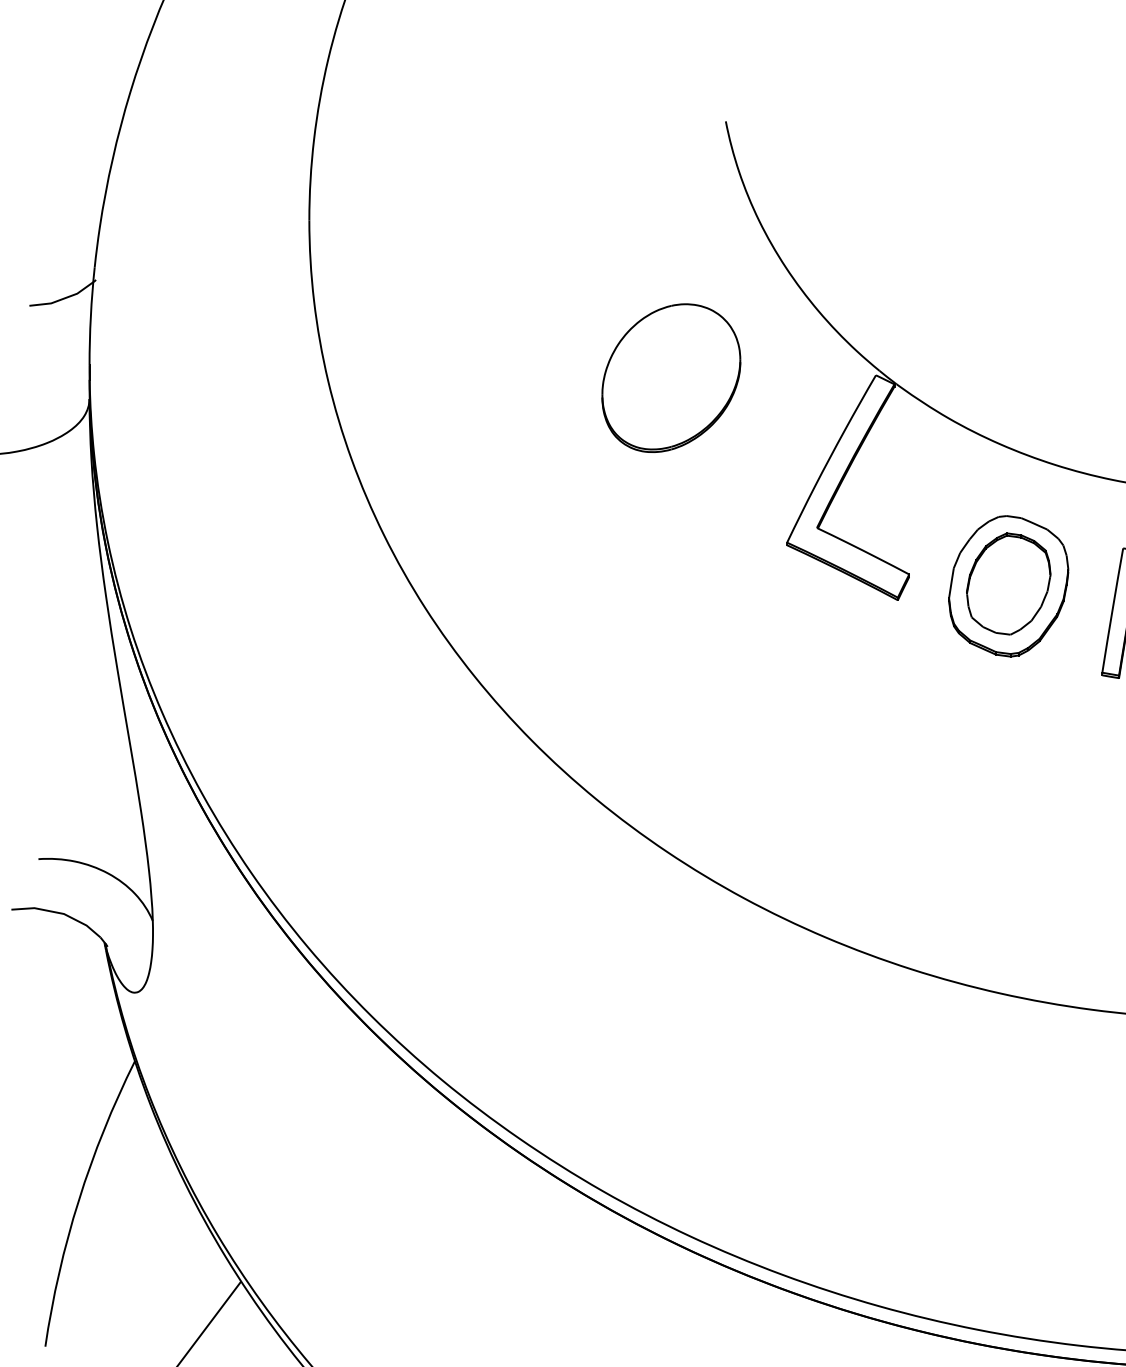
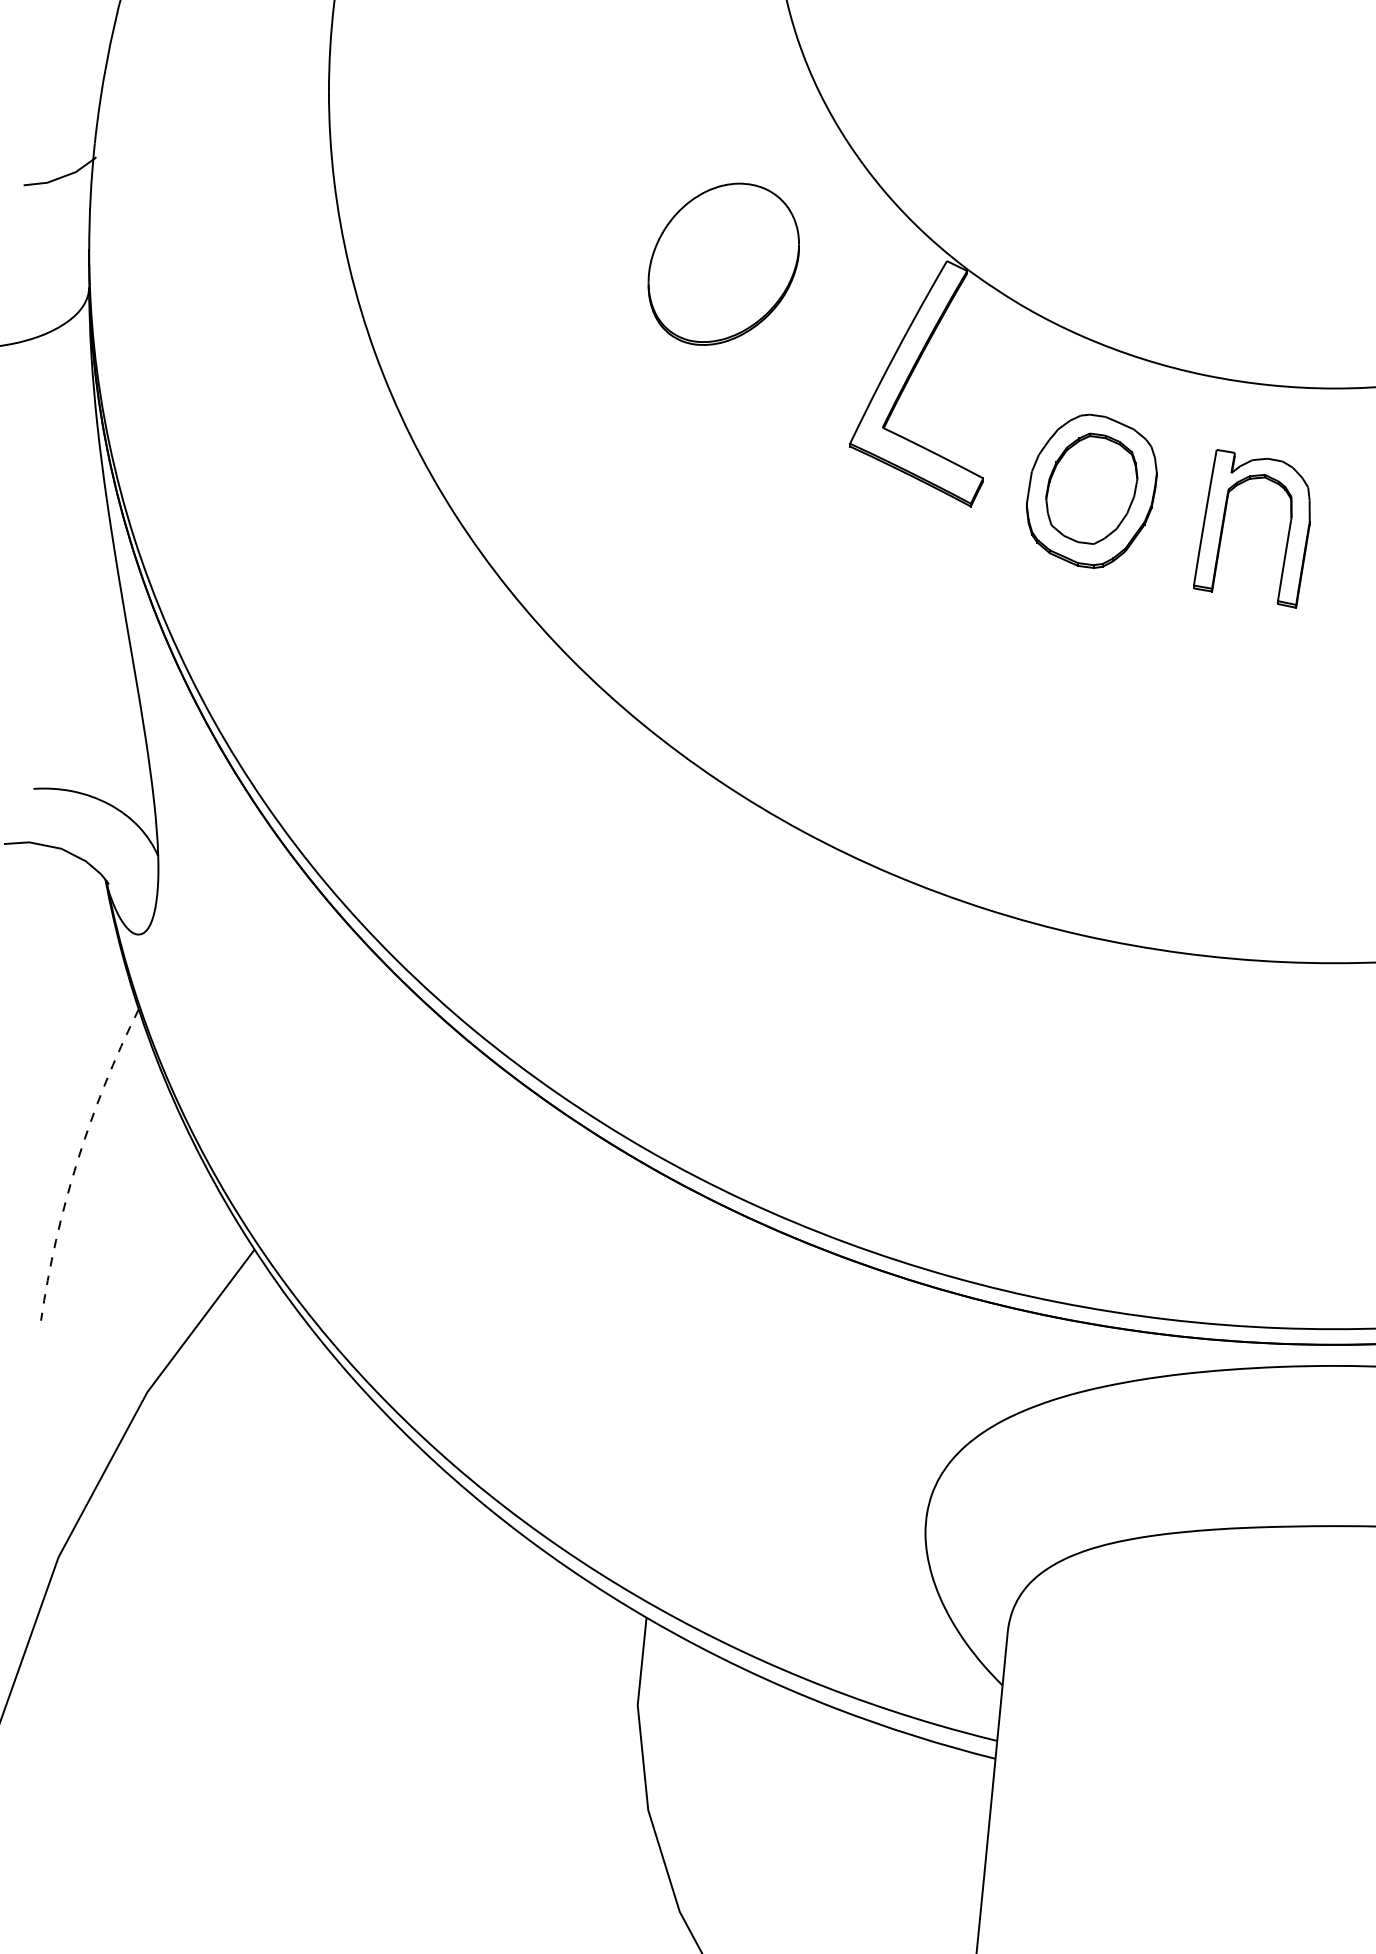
arc: (78, 1200) -> (77, 1161), solid -> dashed

